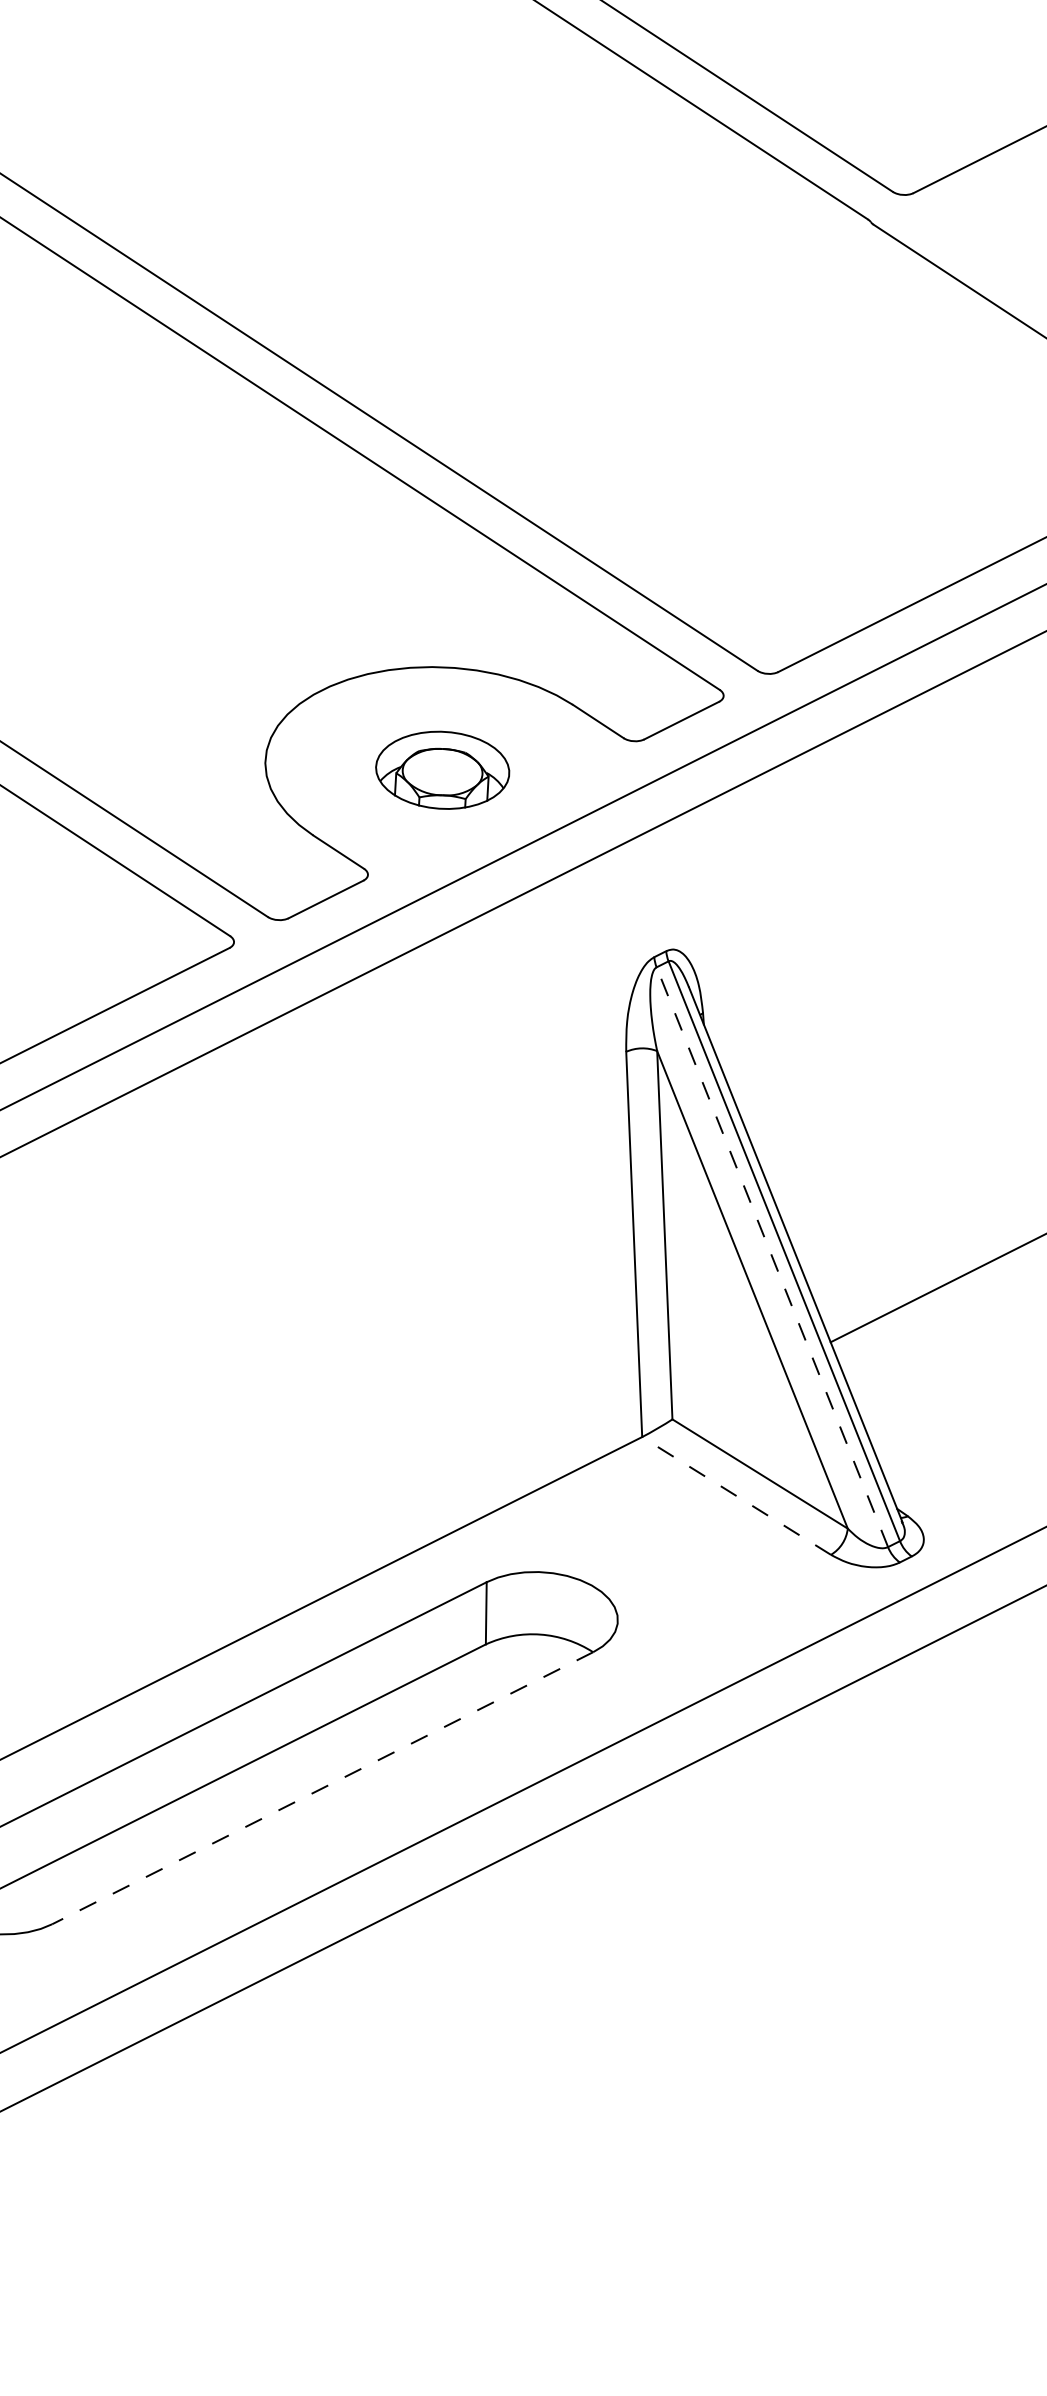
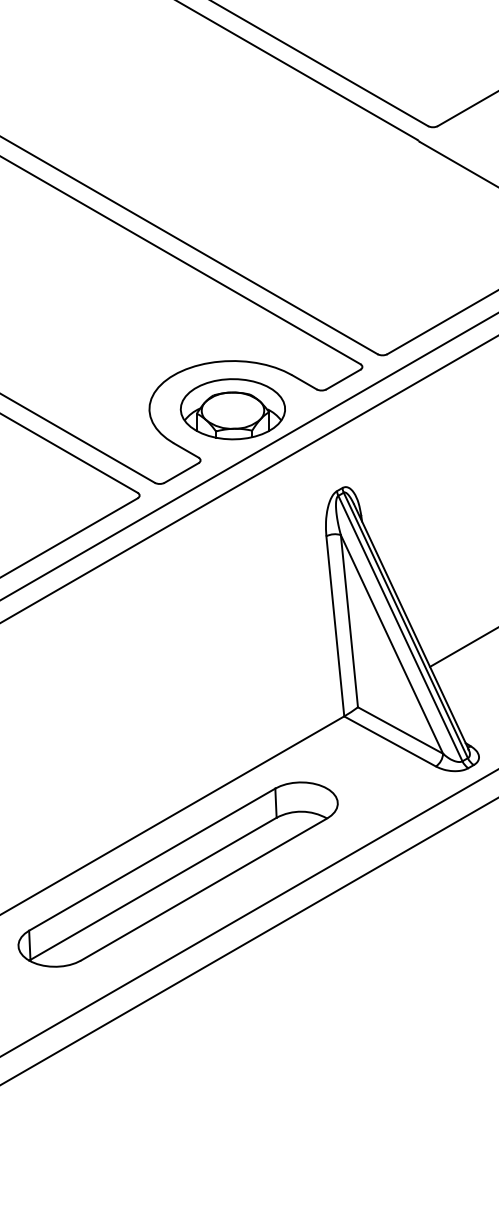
part: (442, 770) -> (232, 409), size x1.67
line: (772, 1257) -> (400, 628), dashed -> solid
line: (735, 1496) -> (389, 741), dashed -> solid
line: (321, 1788) -> (203, 889), dashed -> solid

